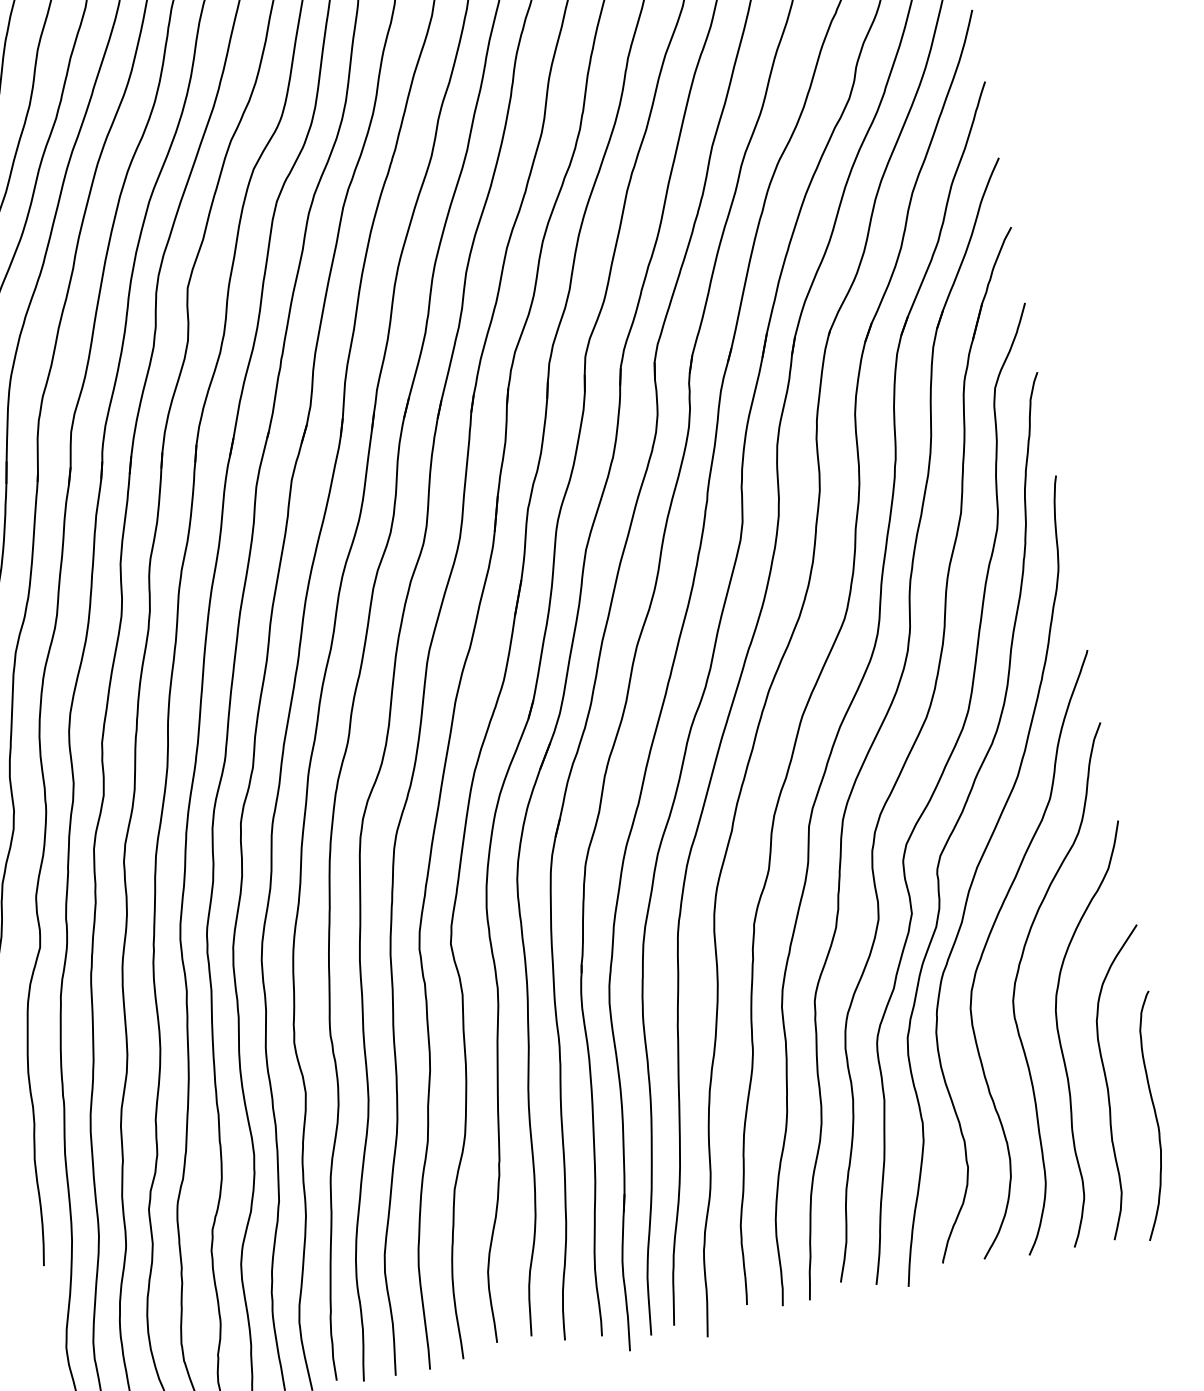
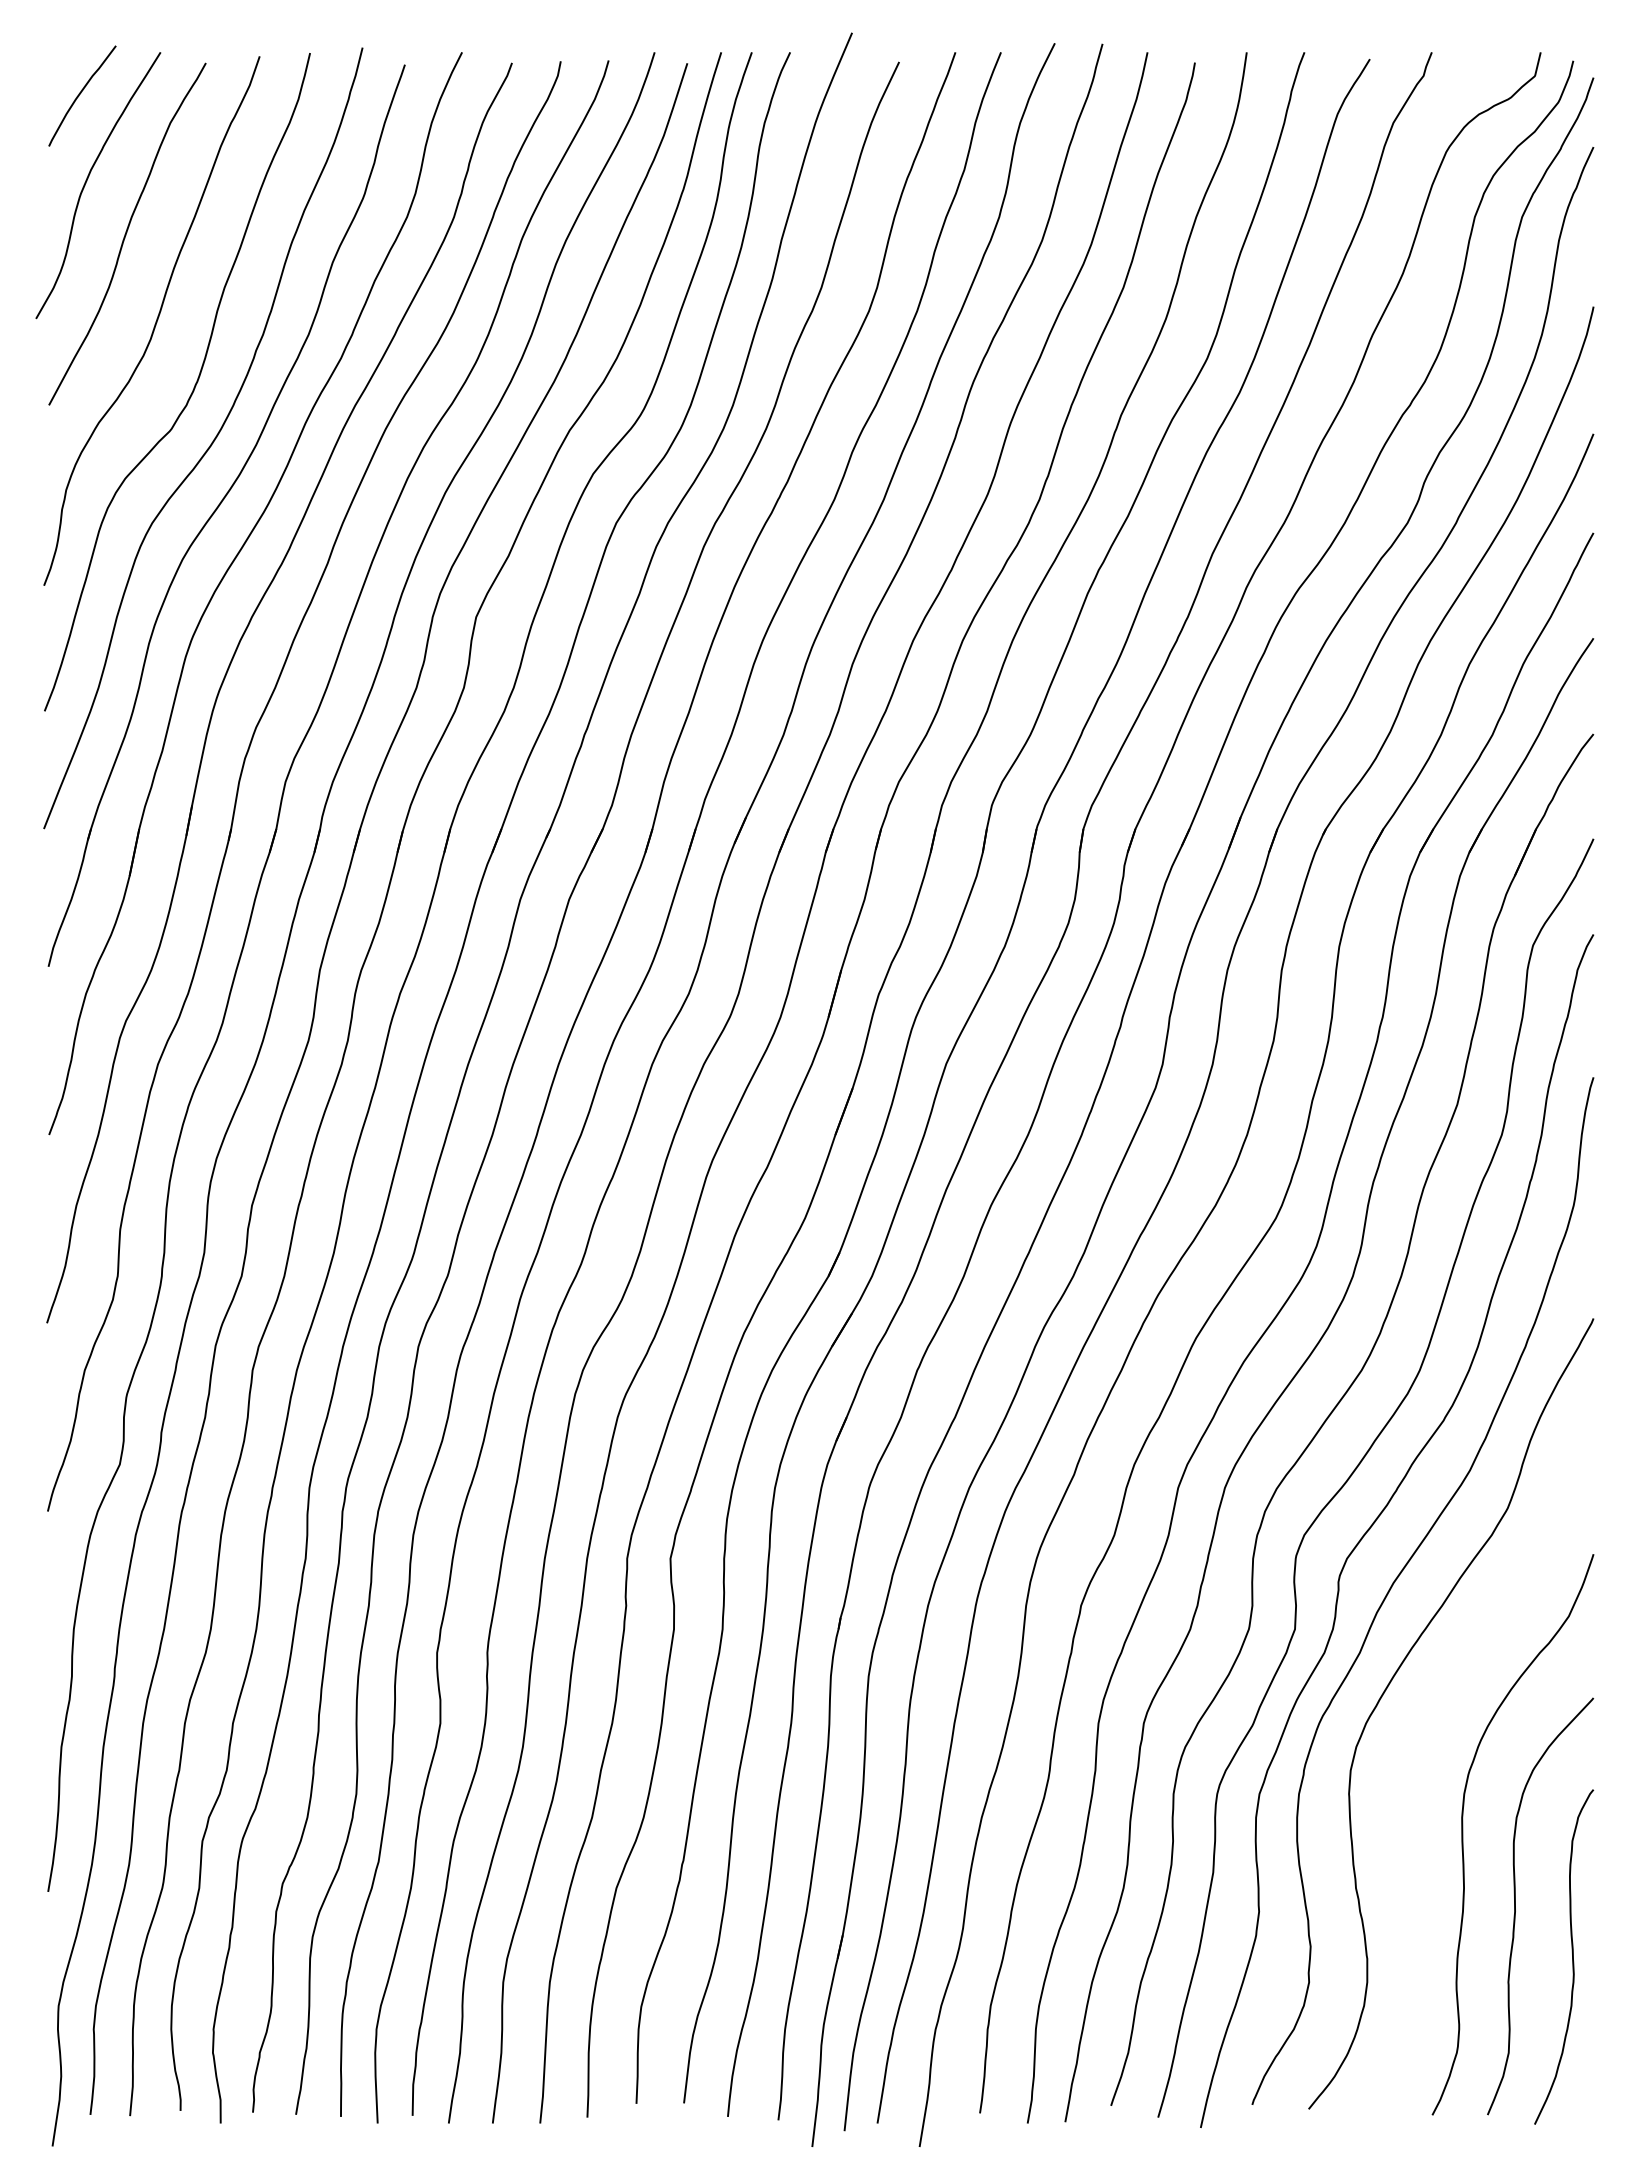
curve: (1018, 974) -> (1422, 1736), removed

